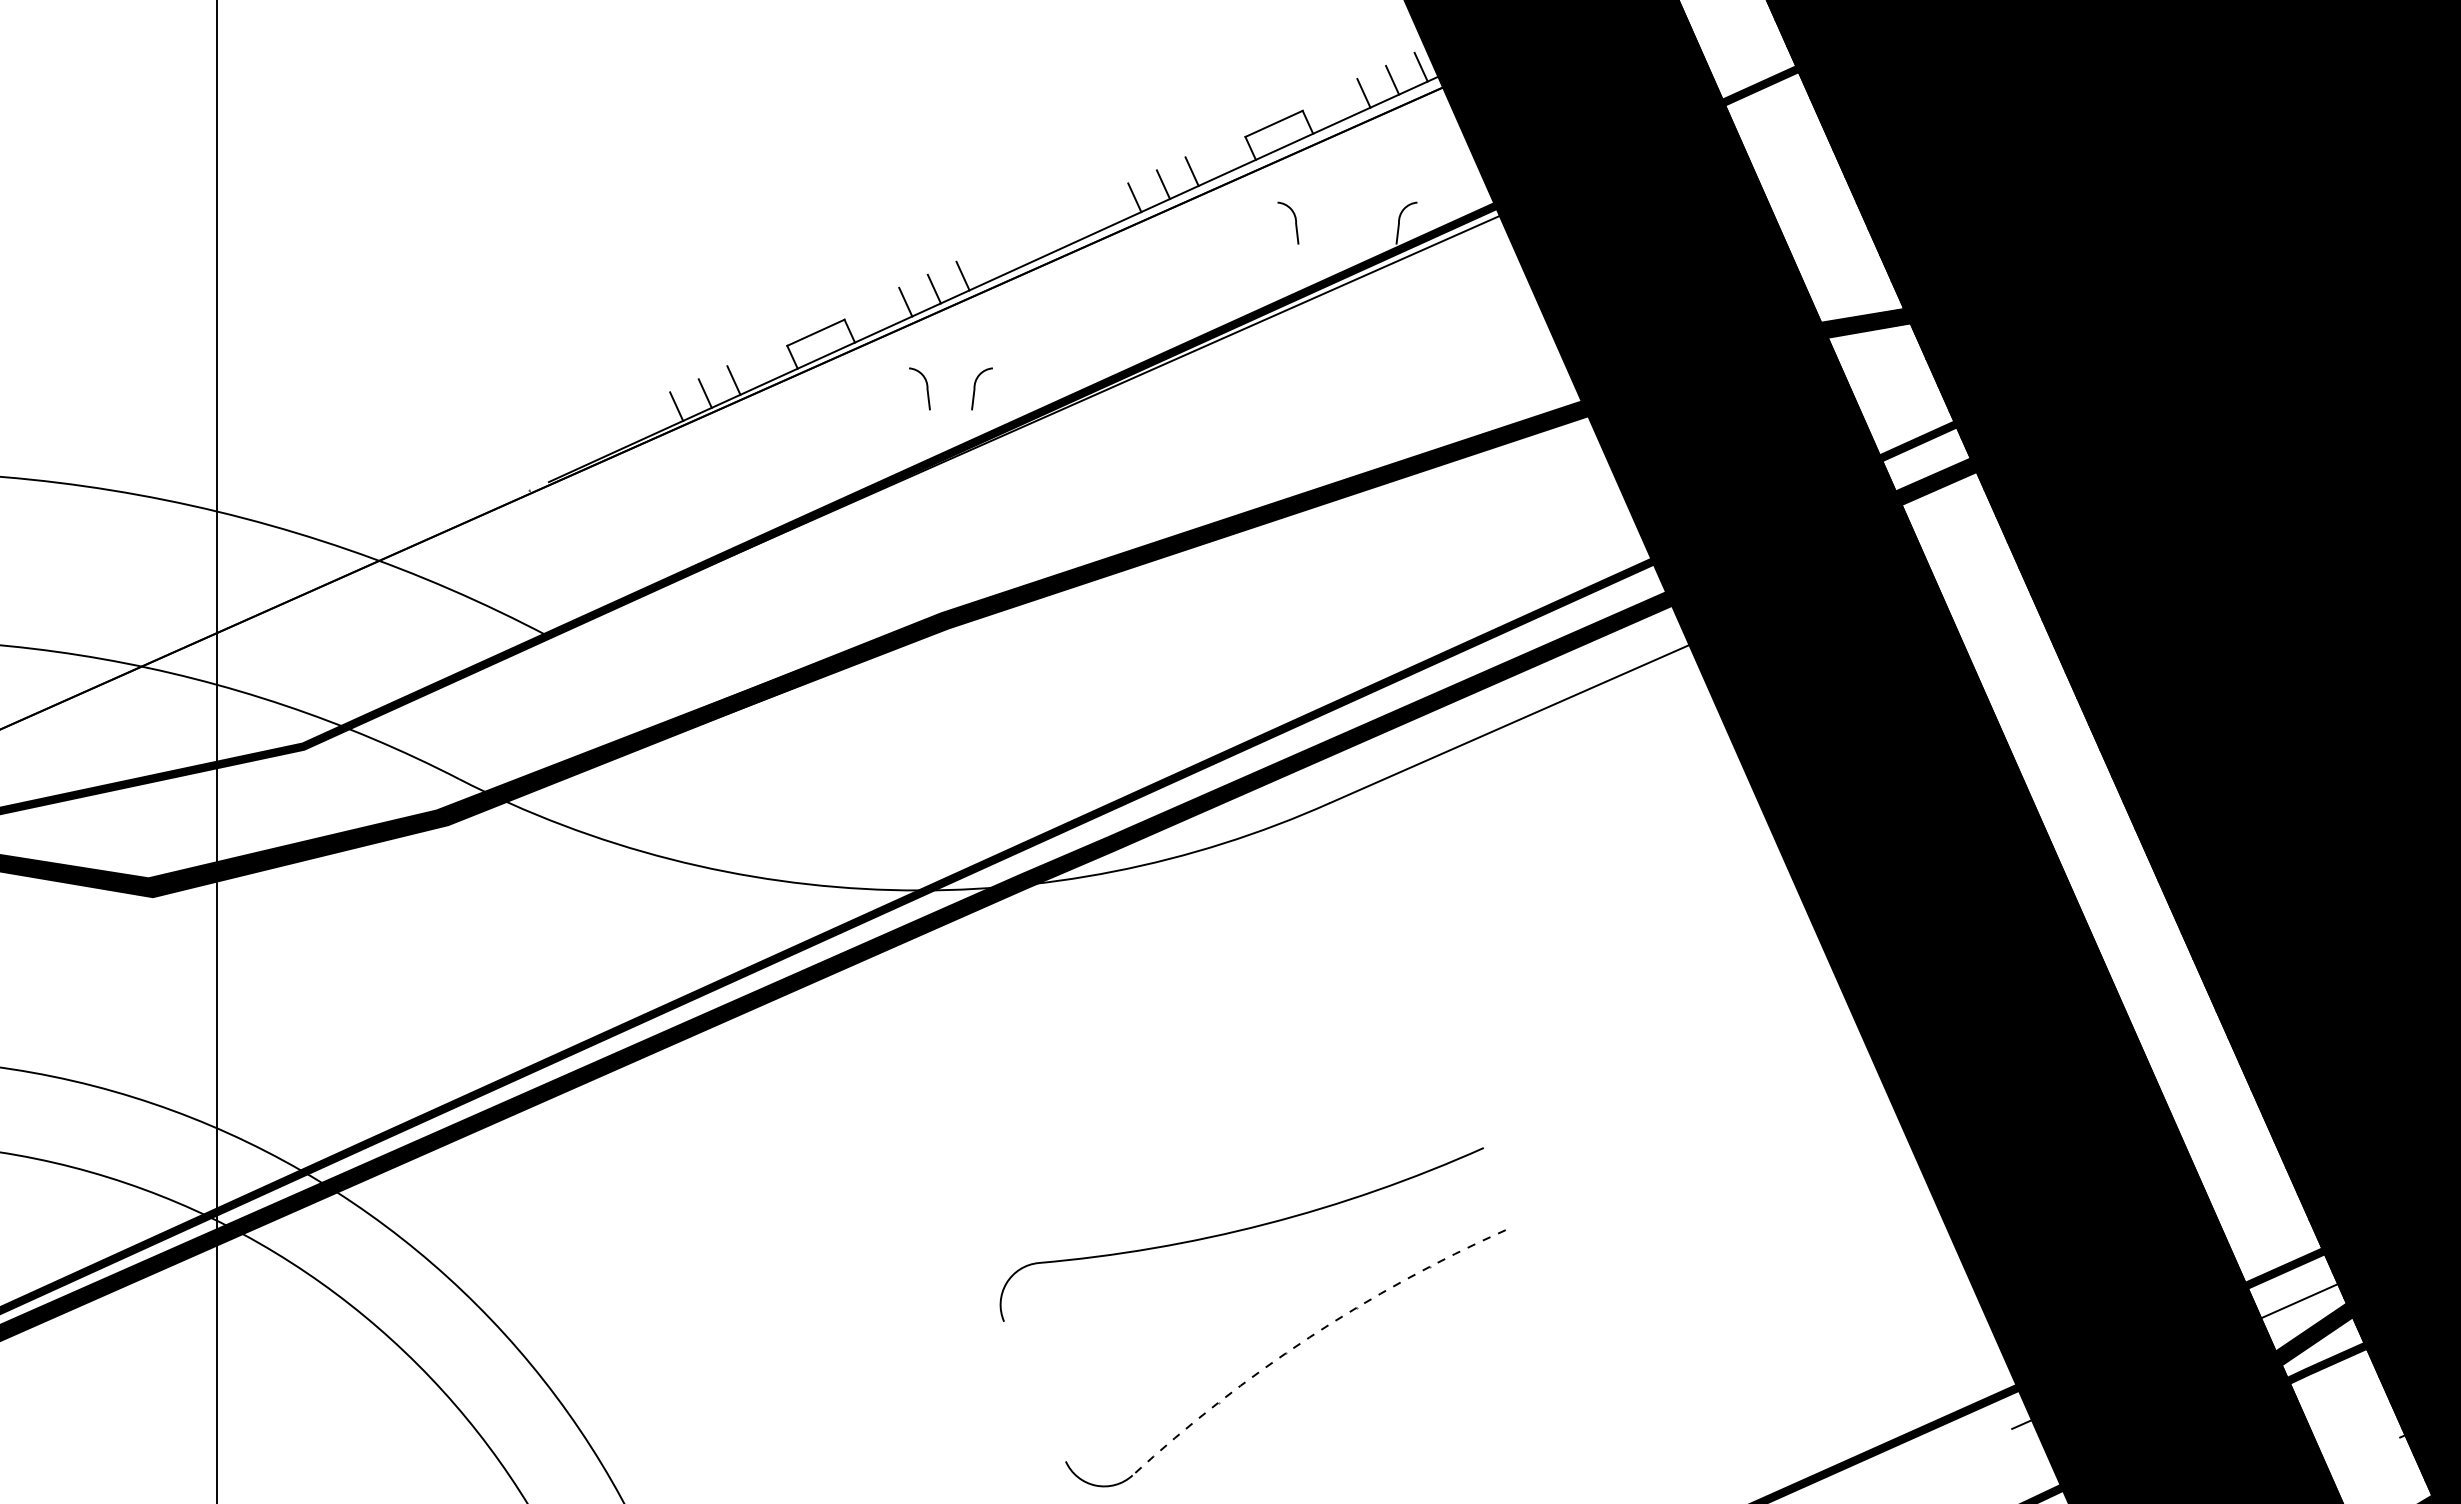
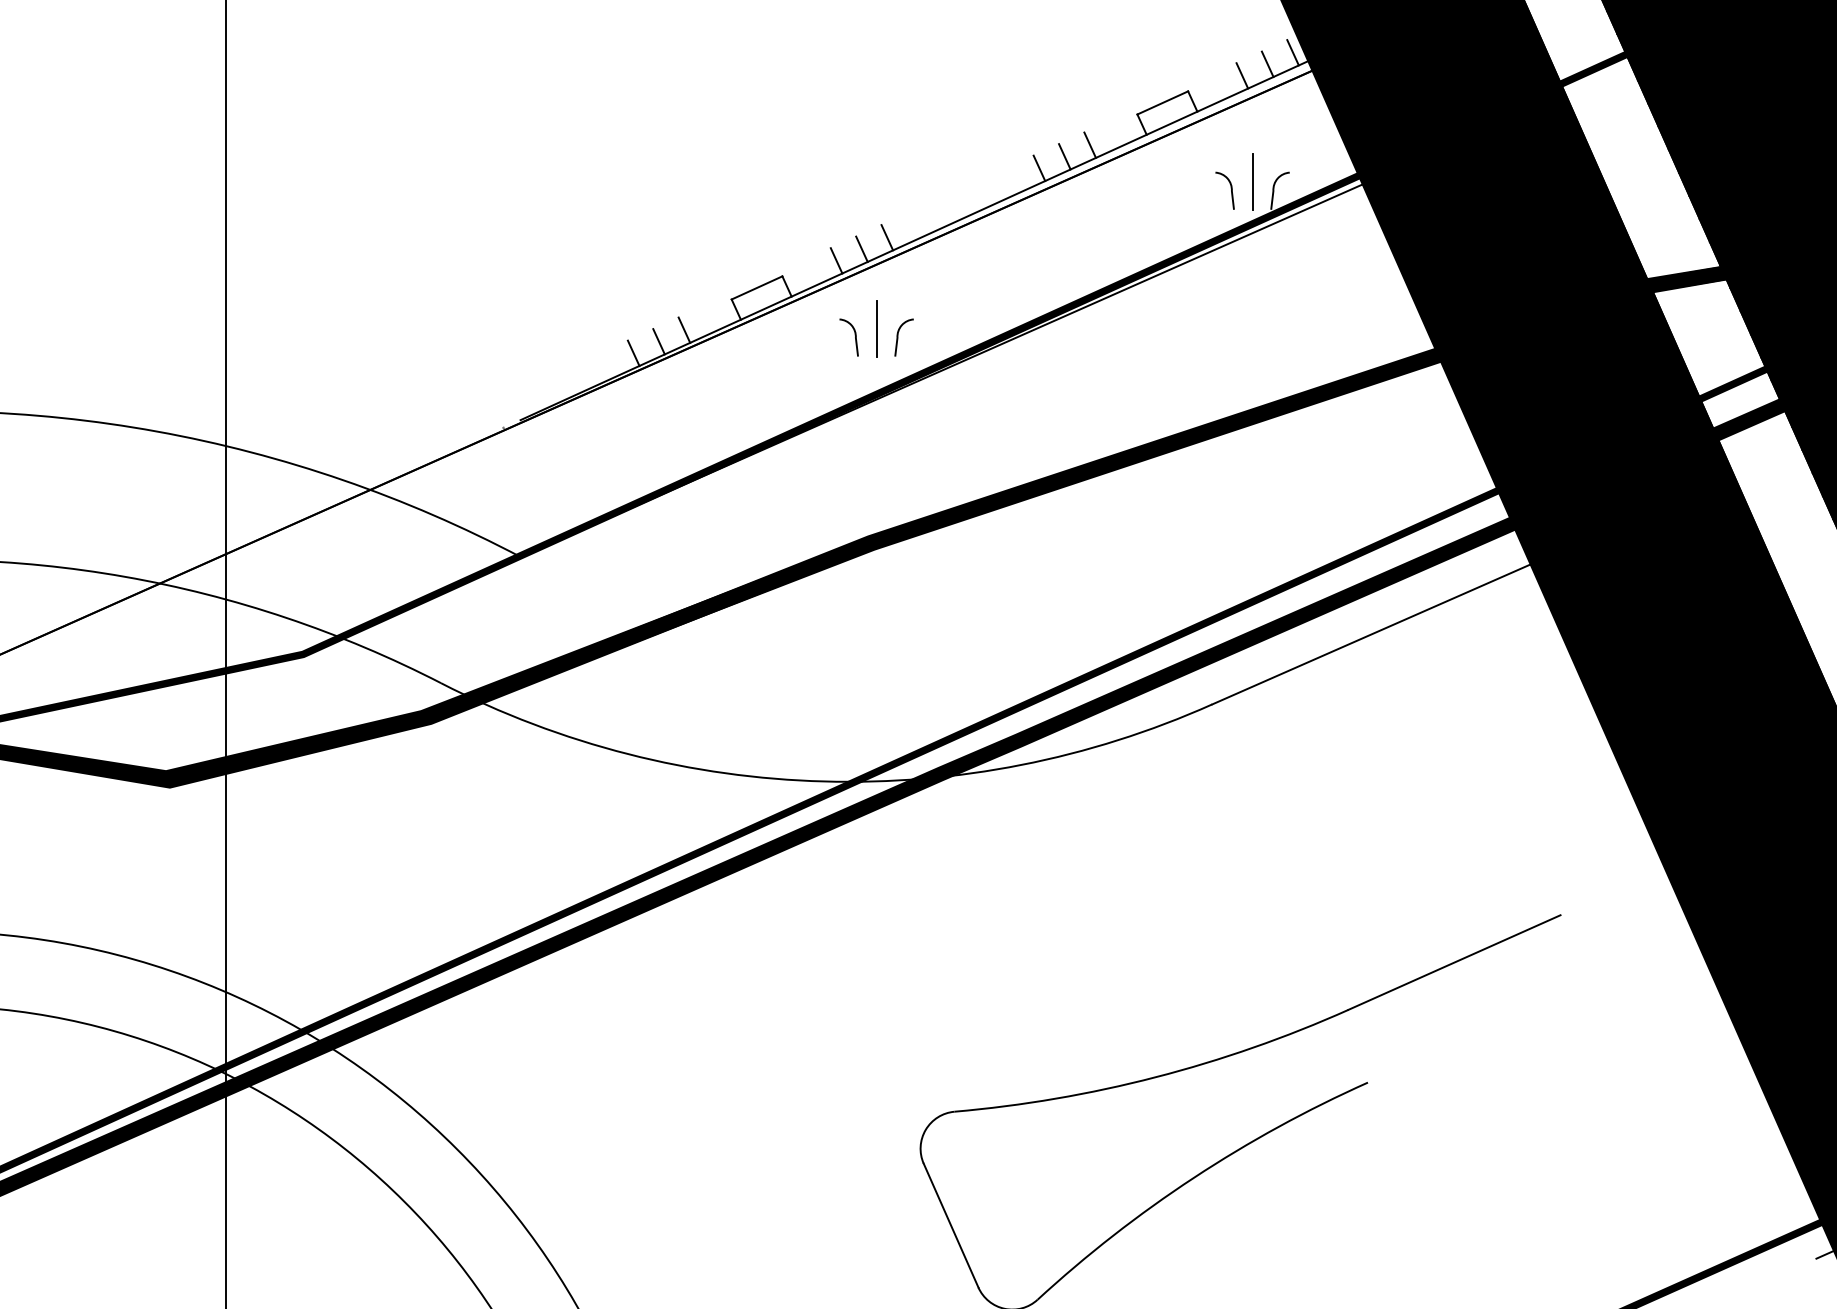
line: (1375, 212) -> (1252, 181), added
curve: (1295, 222) -> (1231, 190), moved
line: (950, 378) -> (876, 328), added
line: (1603, 1094) -> (1454, 962), added
arc: (1309, 1337) -> (1194, 1177), dashed -> solid
line: (1034, 1391) -> (950, 1225), added

